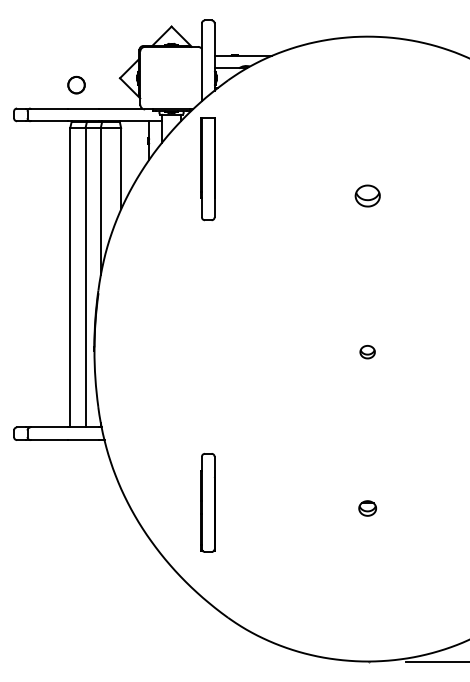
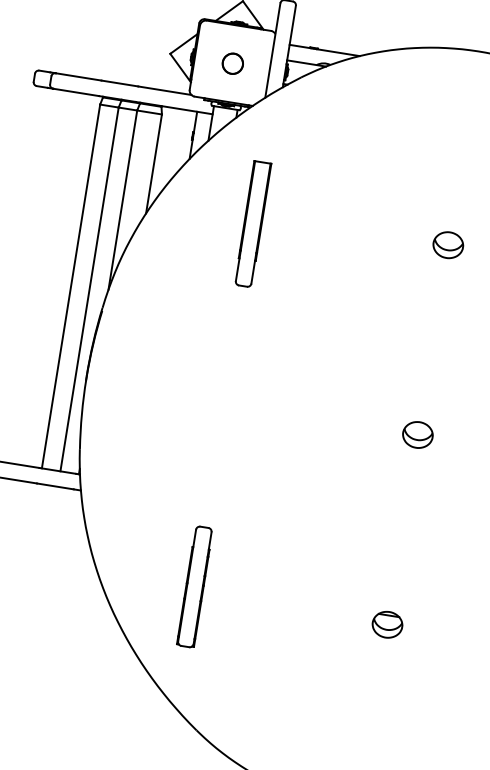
circle: (76, 85) -> (232, 64), moved
part: (207, 169) -> (251, 224), moved
part: (367, 351) -> (417, 434), size x1.67
part: (367, 508) -> (387, 624), size x1.43

